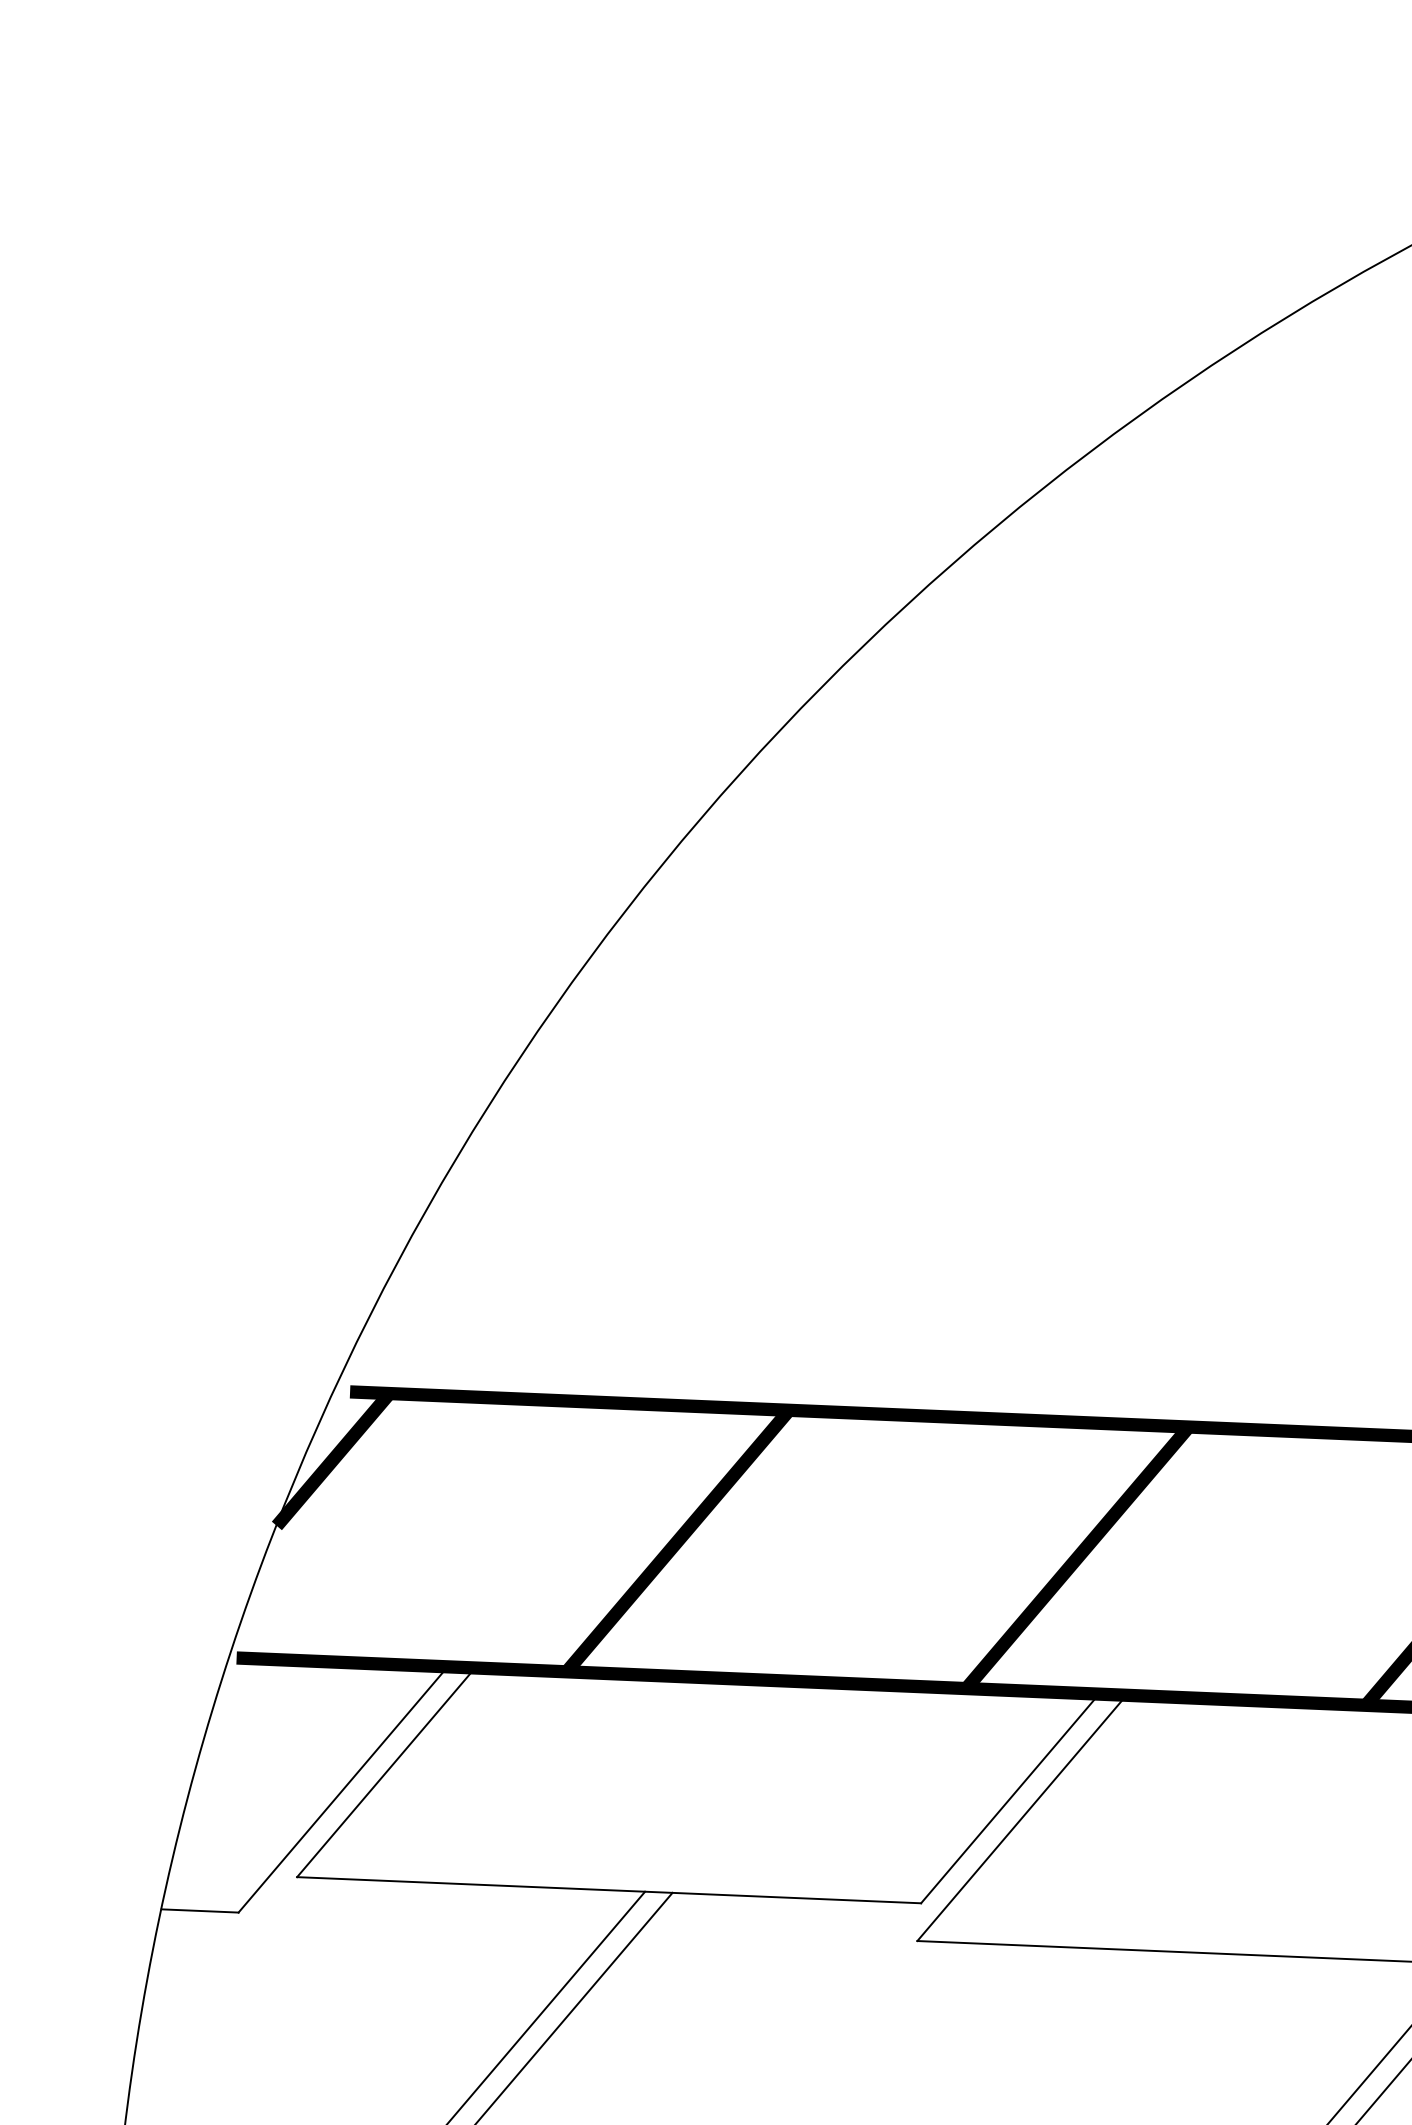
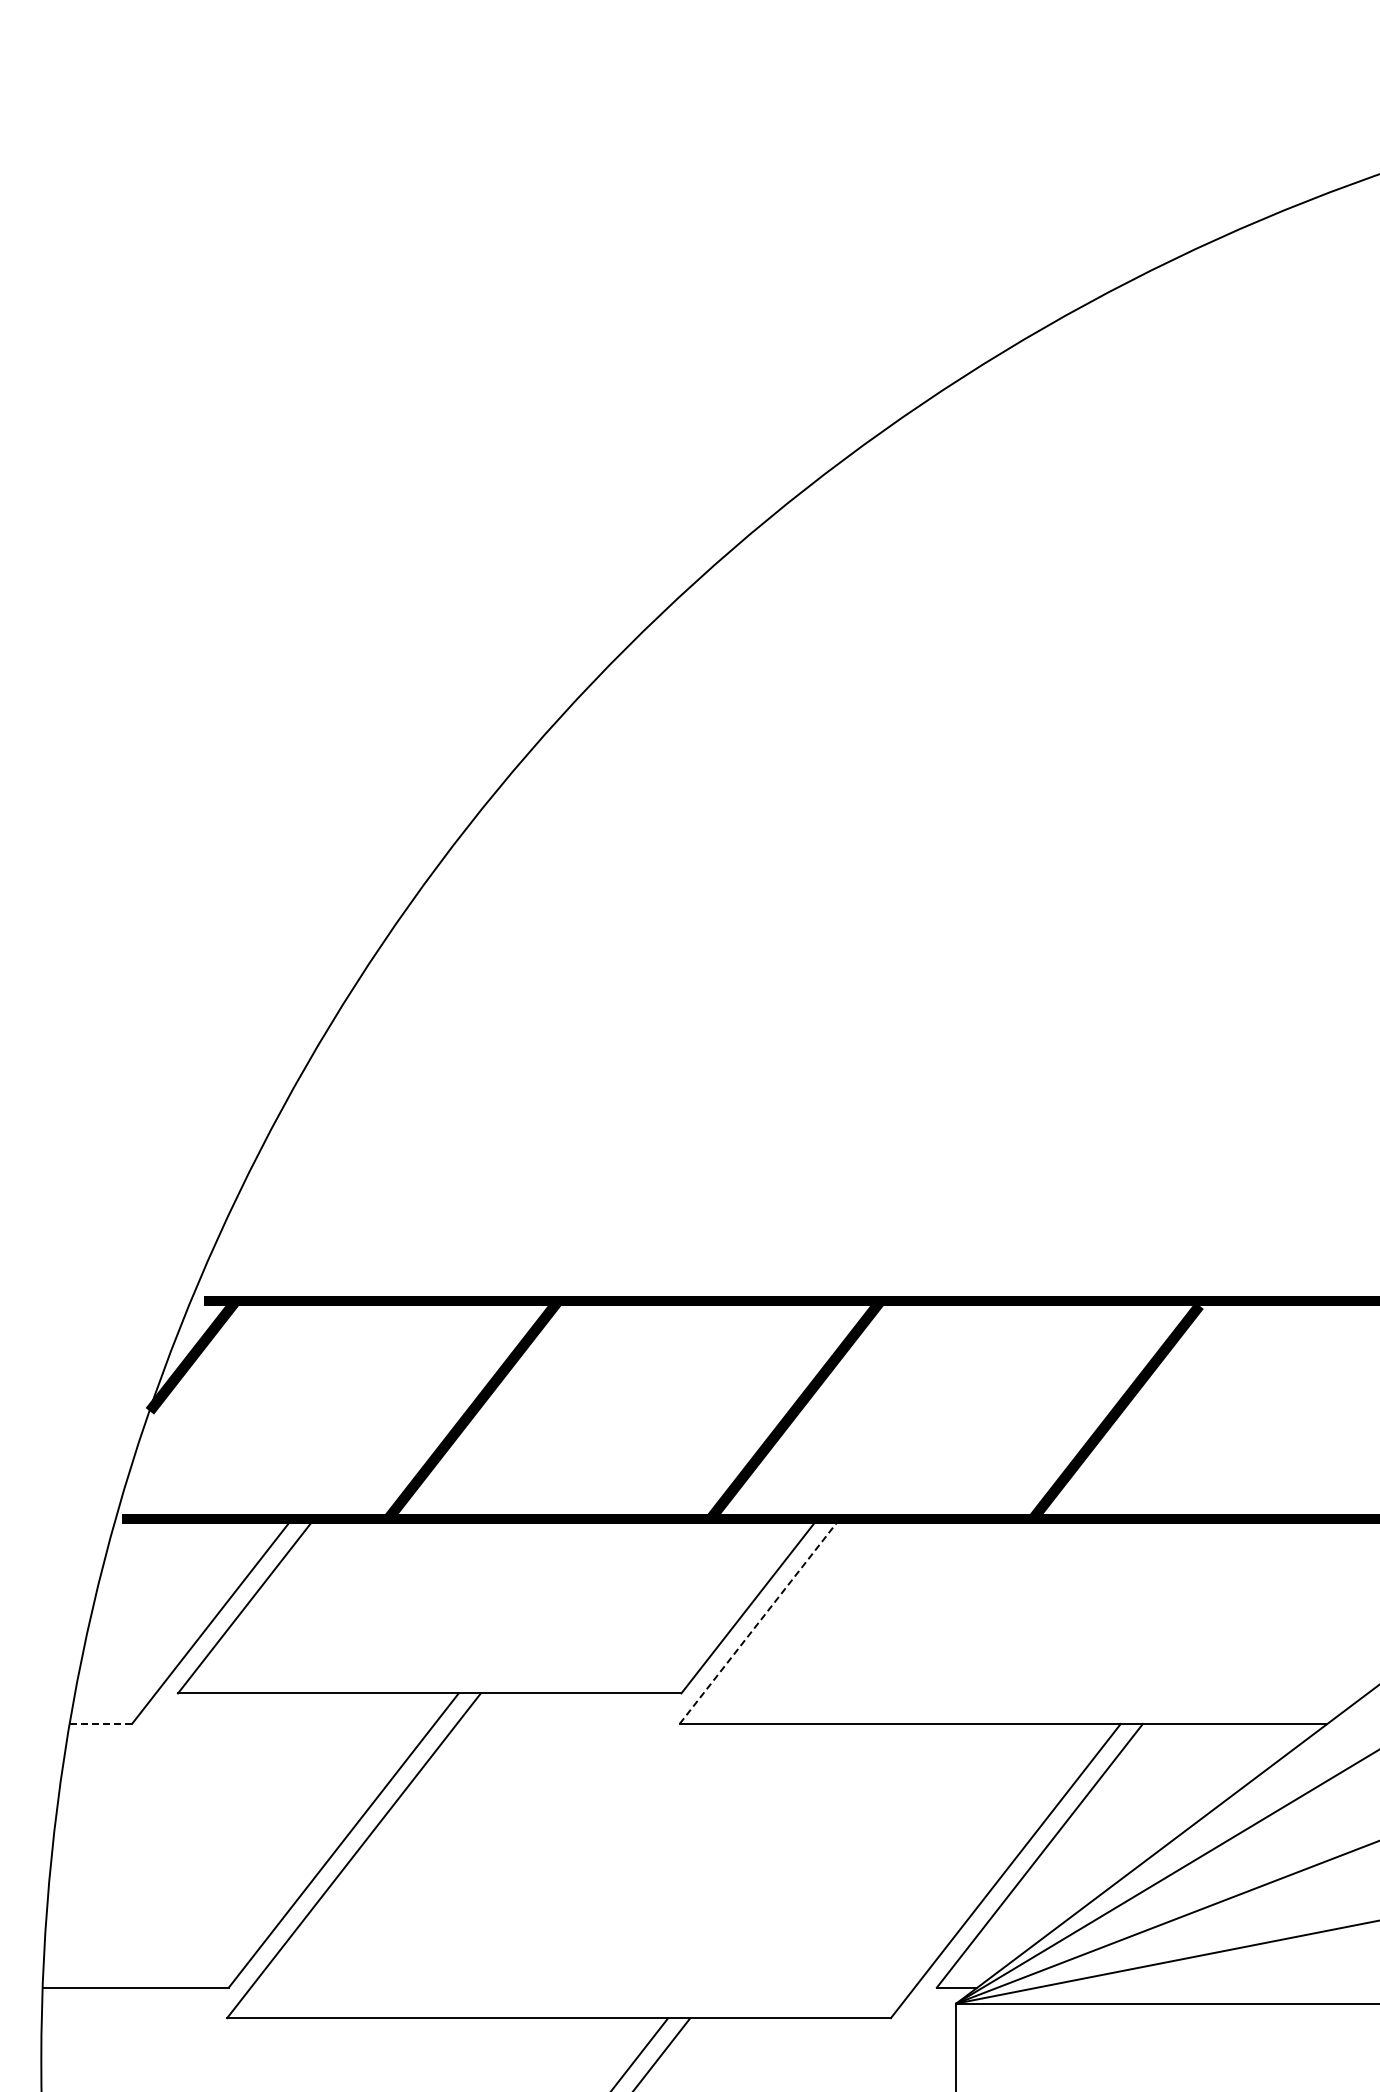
line: (1021, 1818) -> (759, 1621), solid -> dashed
line: (200, 1910) -> (101, 1723), solid -> dashed

